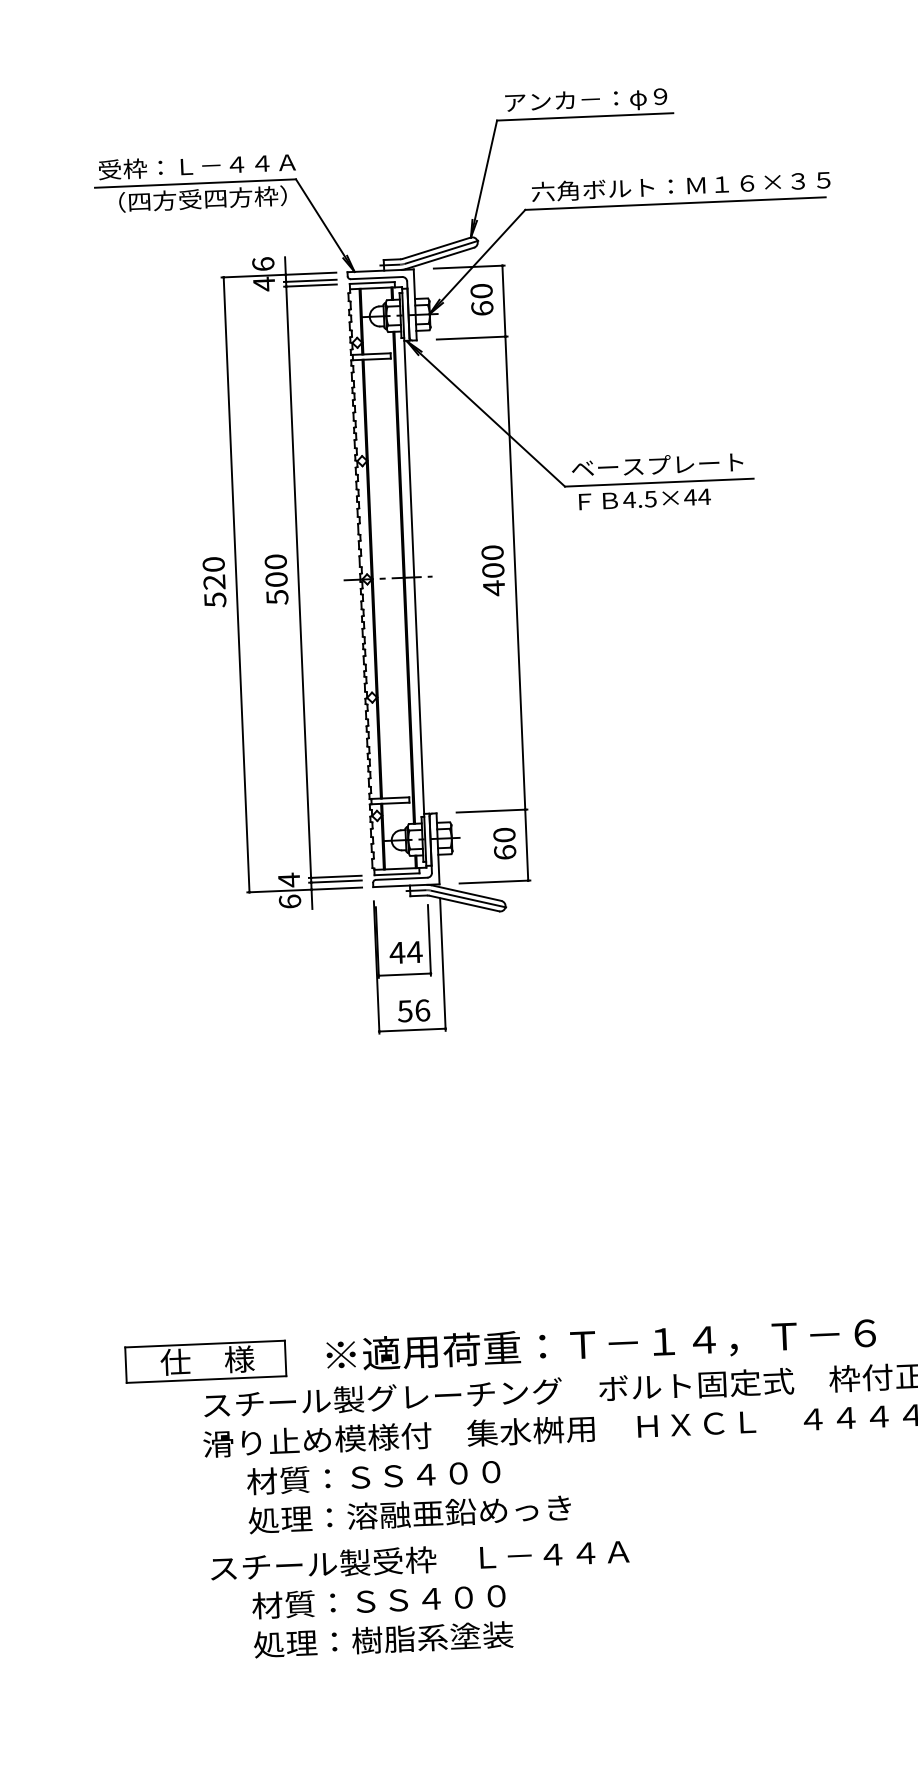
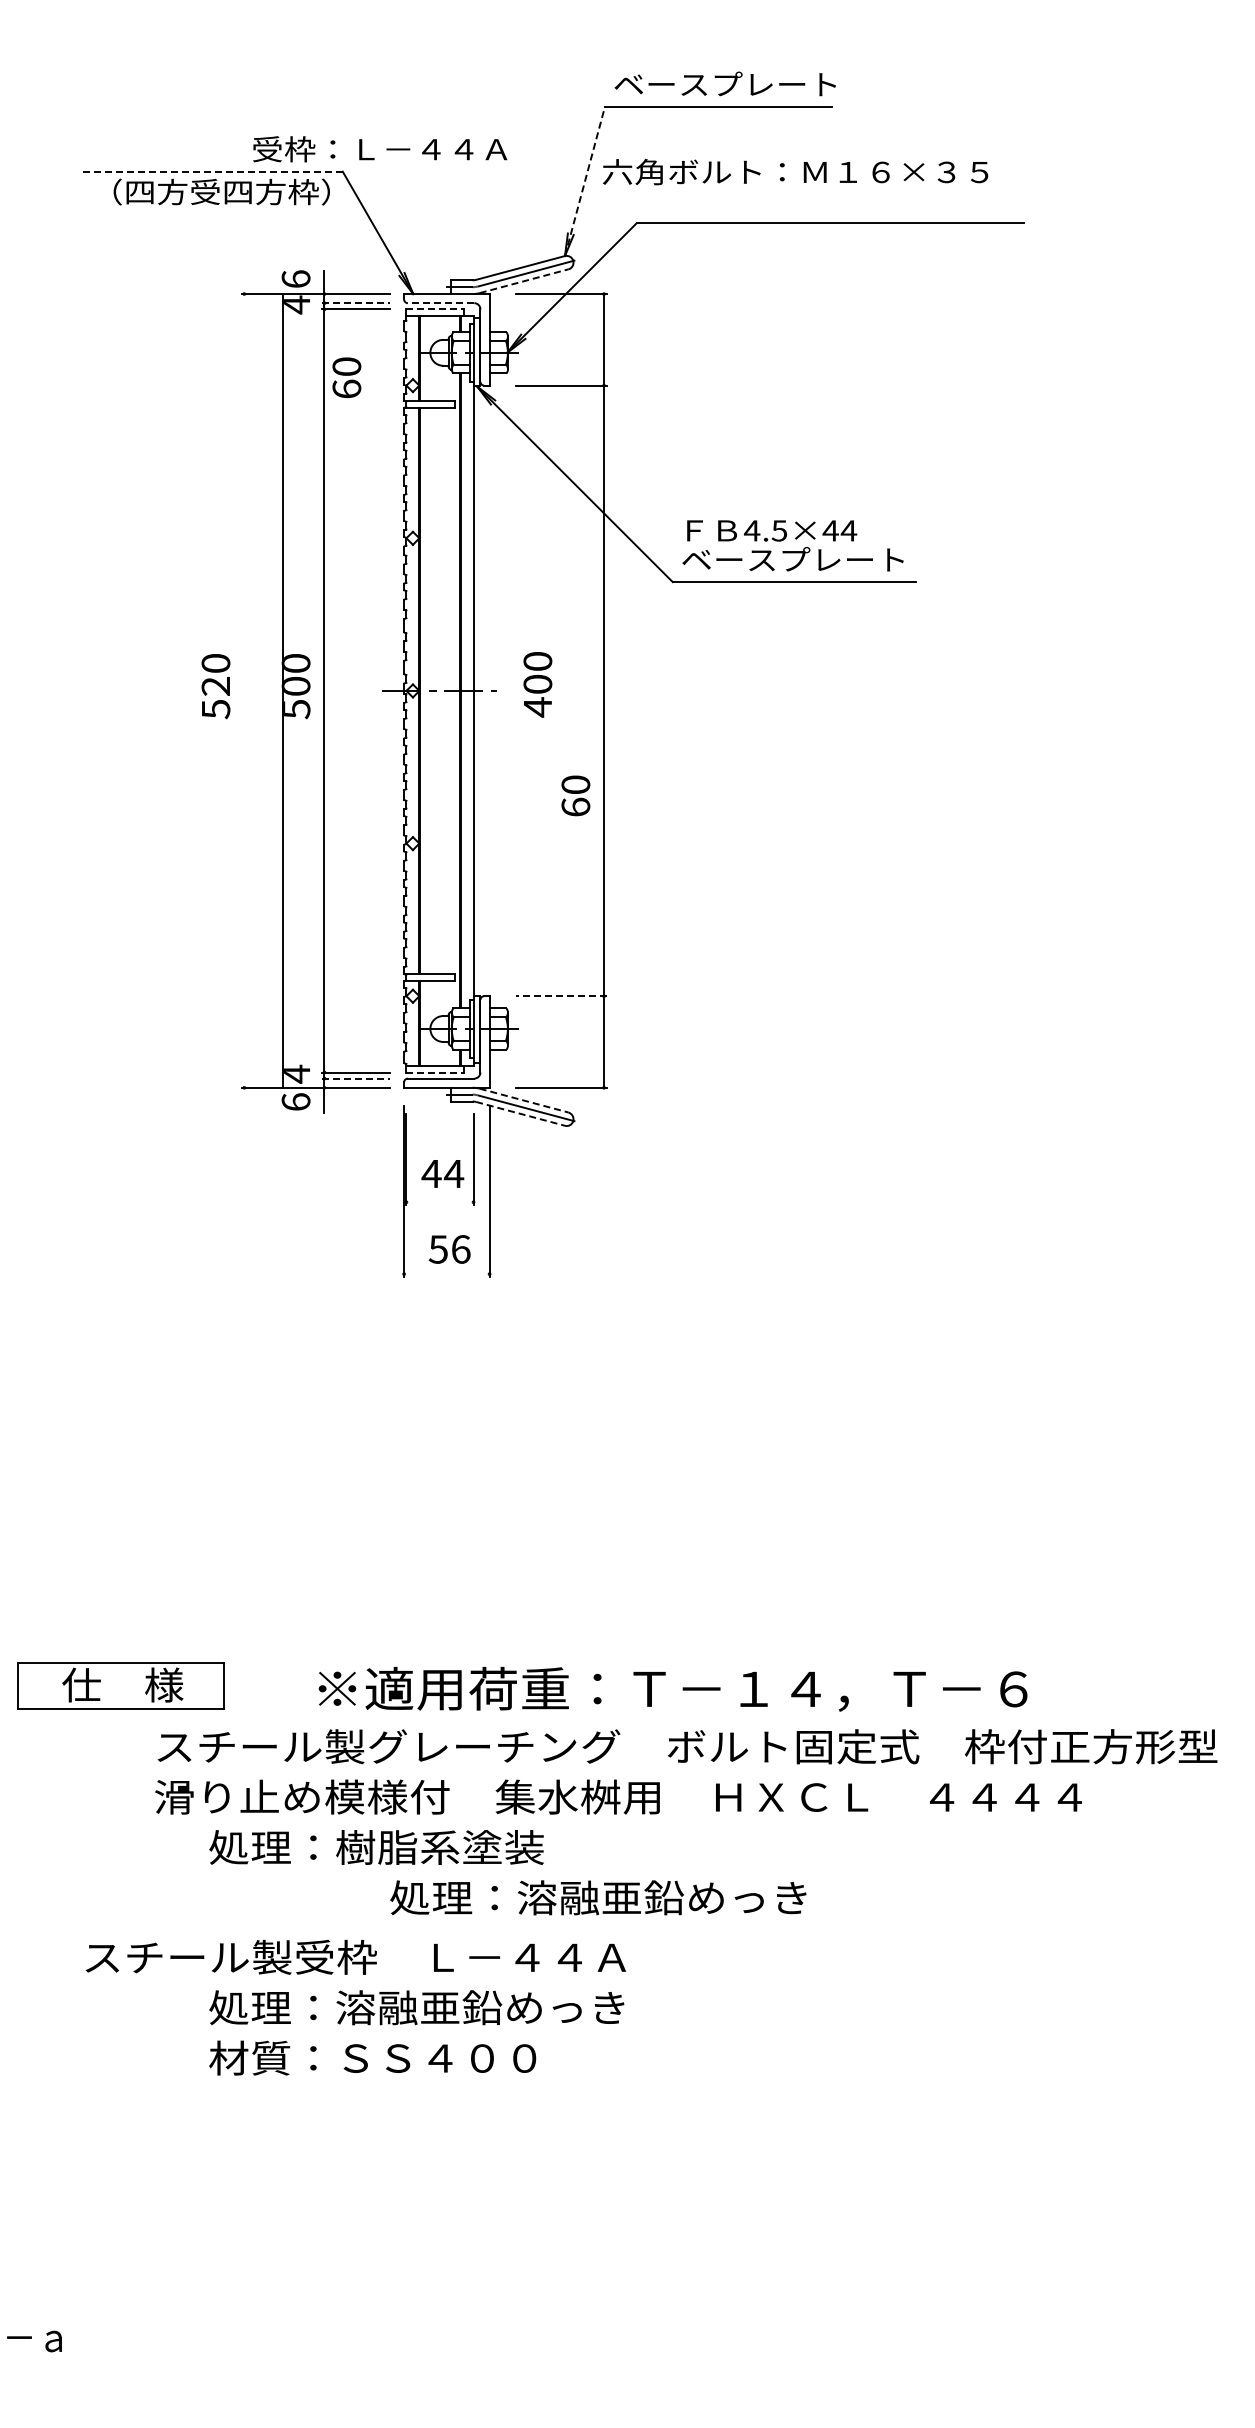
text: (588, 100) -> (724, 85), アンカ－：φ９ -> ベースプレート
text: (197, 166) -> (380, 149), moved
line: (484, 178) -> (585, 180), solid -> dashed
line: (195, 183) -> (213, 171), solid -> dashed
text: (681, 186) -> (795, 172), moved
line: (440, 258) -> (524, 281), solid -> dashed
line: (376, 278) -> (440, 303), solid -> dashed
line: (310, 281) -> (355, 303), solid -> dashed
line: (372, 283) -> (435, 309), solid -> dashed
text: (481, 299) -> (346, 377), moved
text: (645, 499) -> (772, 530), moved
text: (493, 570) -> (537, 684), moved
line: (236, 584) -> (283, 690), moved
line: (492, 811) -> (561, 996), solid -> dashed
text: (504, 843) -> (575, 795), moved
line: (397, 874) -> (435, 1072), solid -> dashed
line: (335, 881) -> (355, 1078), solid -> dashed
line: (466, 893) -> (524, 1100), solid -> dashed
line: (464, 903) -> (520, 1113), solid -> dashed
line: (404, 974) -> (439, 1202), removed
line: (412, 1030) -> (446, 1274), removed
part: (205, 1361) -> (120, 1685), moved
text: (376, 1476) -> (376, 1847), 材質：ＳＳ４００ -> 処理：樹脂系塗装
text: (409, 1513) -> (598, 1897), moved
text: (419, 1559) -> (355, 1956), moved
text: (412, 1599) -> (416, 2007), 材質：ＳＳ４００ -> 処理：溶融亜鉛めっき
text: (383, 1639) -> (376, 2057), 処理：樹脂系塗装 -> 材質：ＳＳ４００

